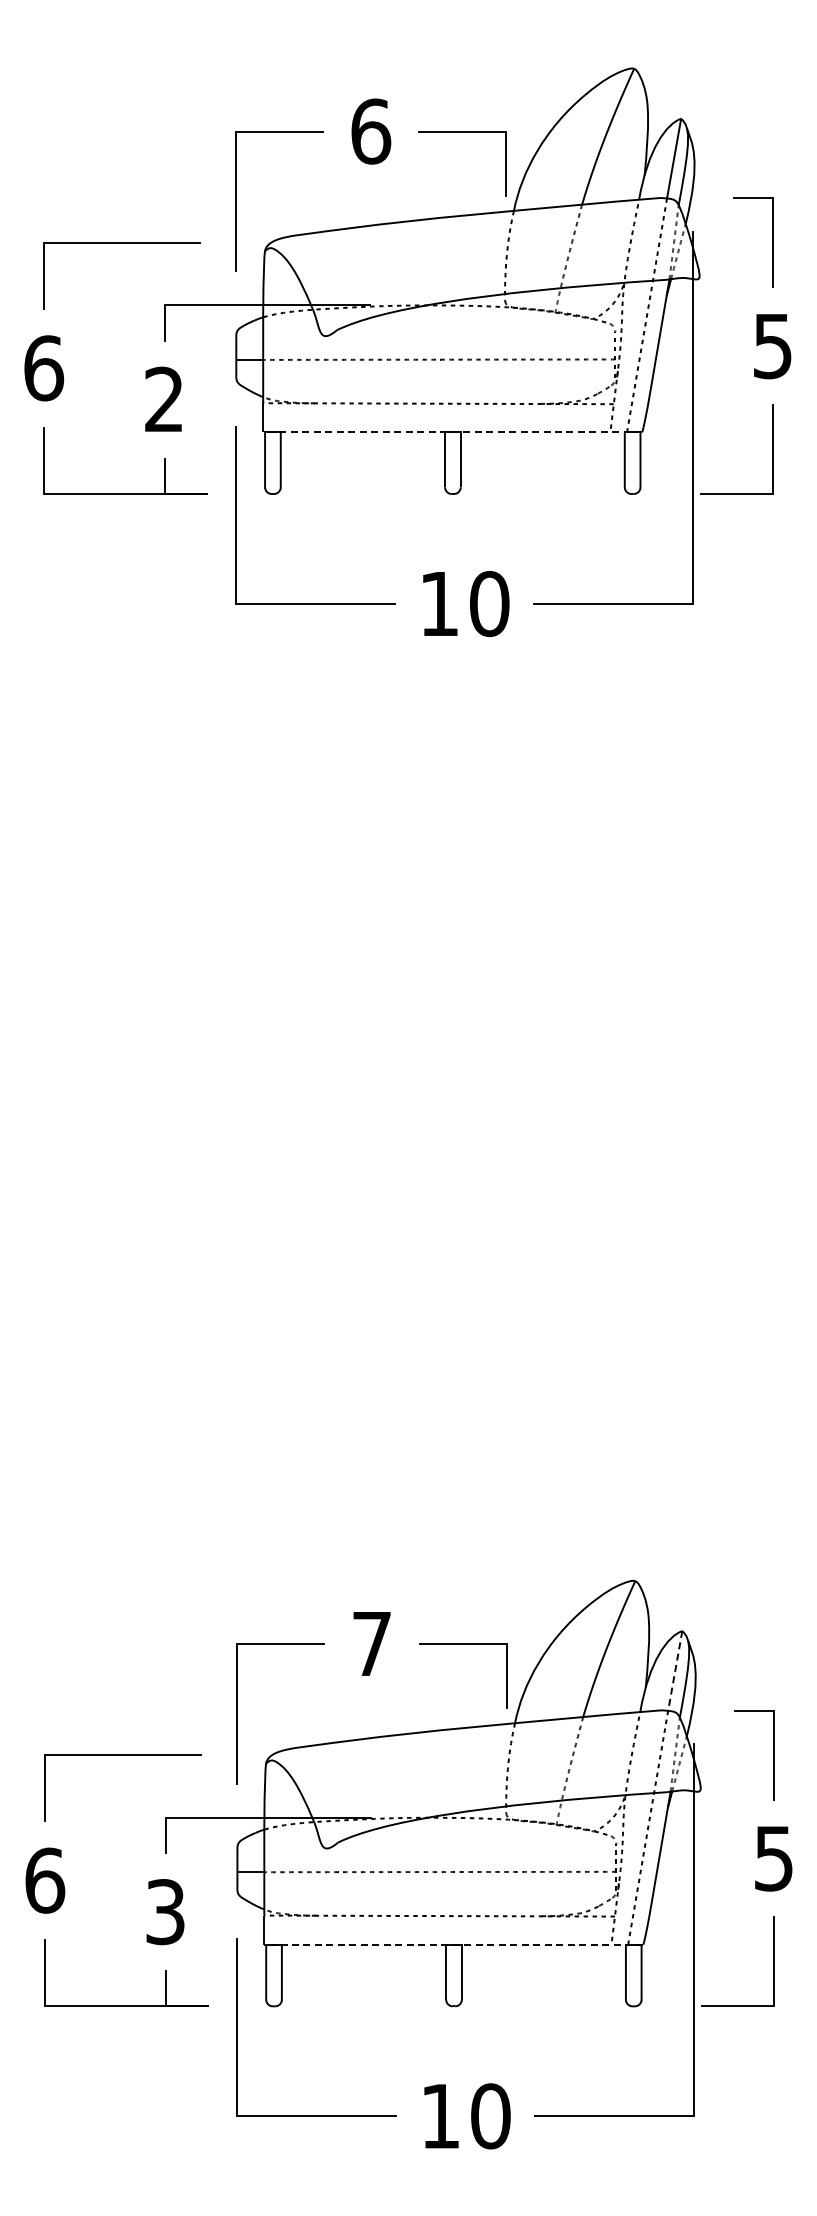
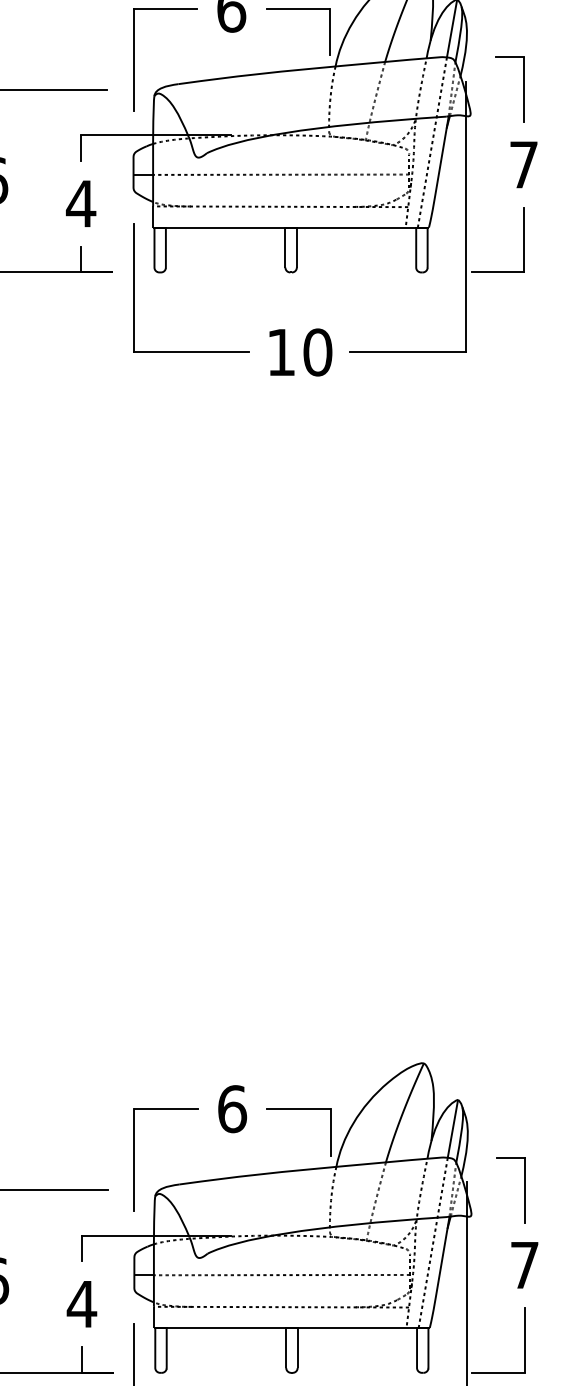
text: (772, 346) -> (523, 165), 5 -> 7
text: (164, 398) -> (81, 202), 2 -> 4
line: (452, 432) -> (290, 227), dashed -> solid
text: (372, 1643) -> (232, 1108), 7 -> 6
line: (675, 1671) -> (453, 1129), dashed -> solid
text: (773, 1858) -> (524, 1265), 5 -> 7
text: (165, 1912) -> (82, 1304), 3 -> 4
line: (453, 1944) -> (291, 1327), dashed -> solid

